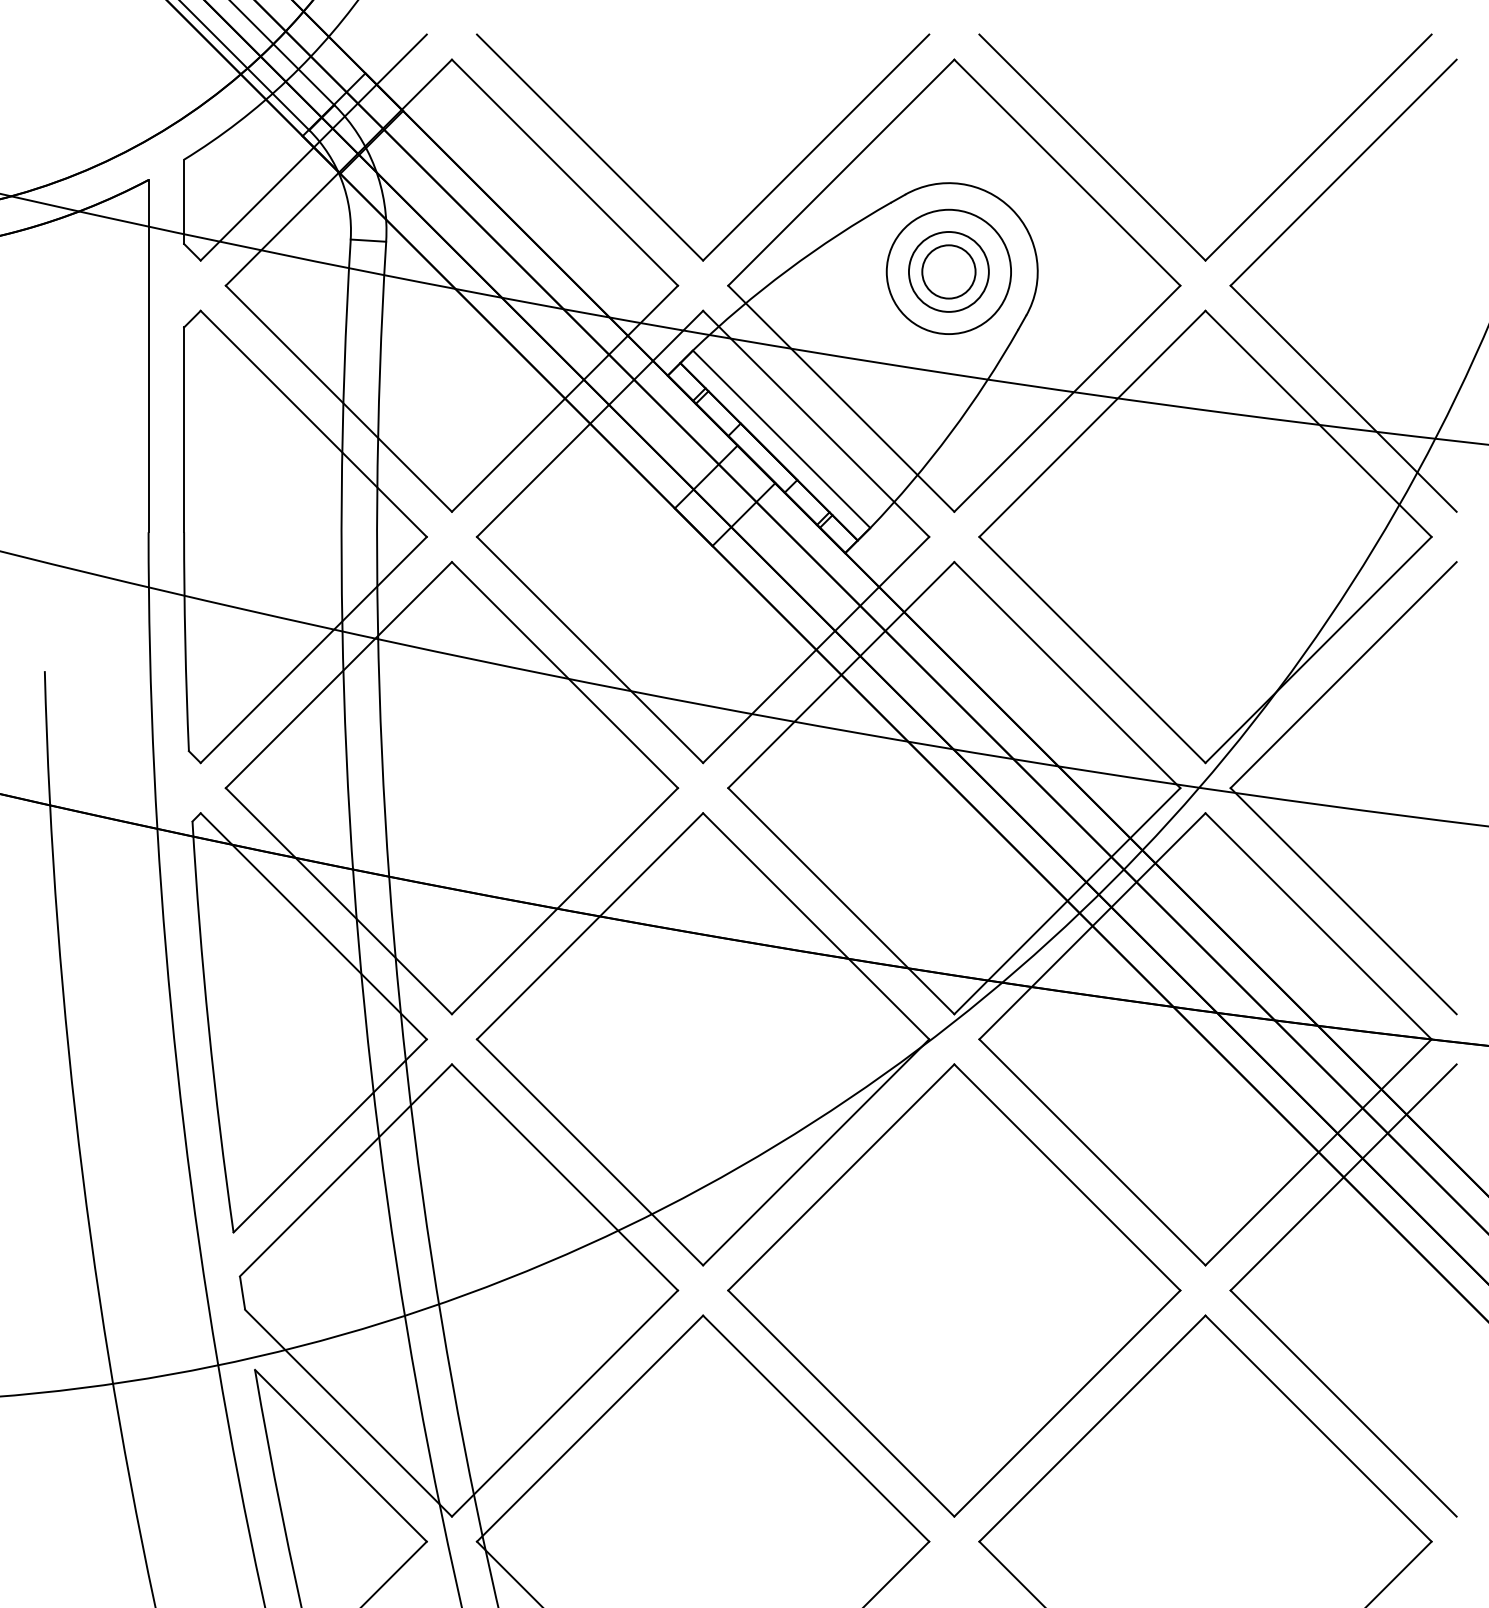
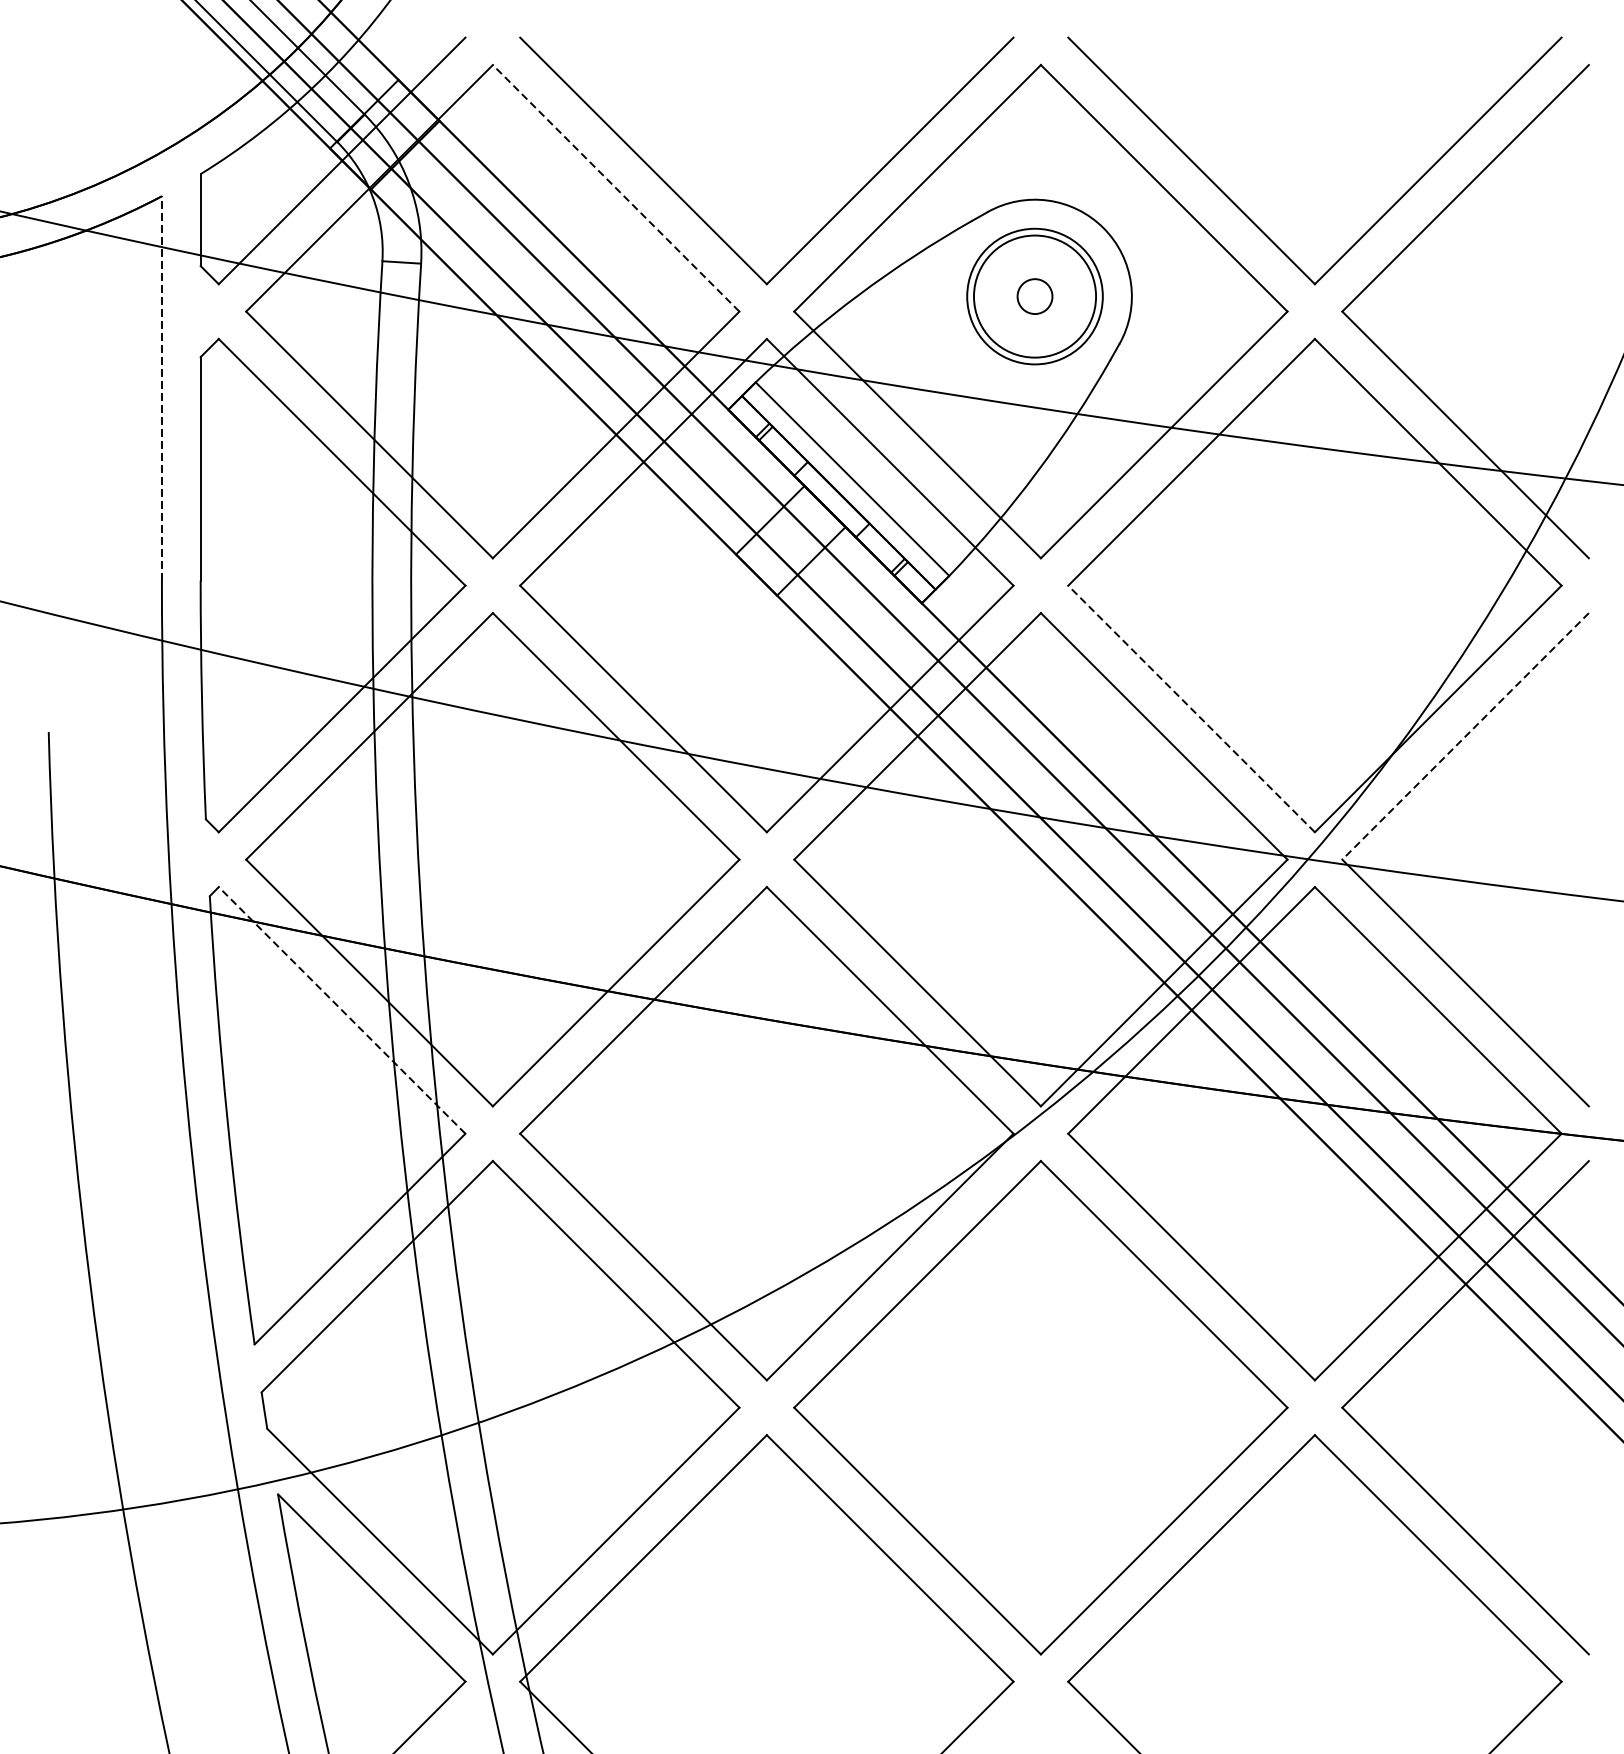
line: (564, 172) -> (615, 188), solid -> dashed
circle: (948, 271) -> (1034, 296), size x0.6
circle: (948, 271) -> (1034, 296), size x1.4
line: (148, 355) -> (161, 387), solid -> dashed
line: (1092, 649) -> (1191, 708), solid -> dashed
line: (1343, 675) -> (1465, 736), solid -> dashed
line: (313, 926) -> (341, 1010), solid -> dashed

